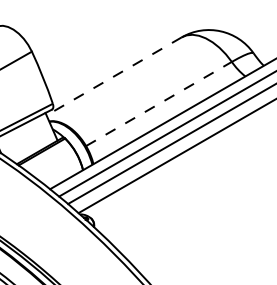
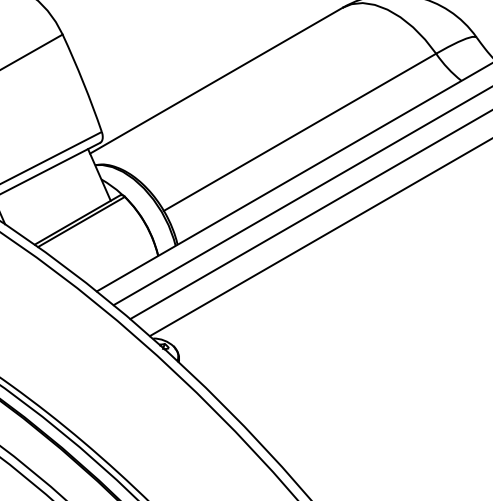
line: (113, 76) -> (215, 80), dashed -> solid
line: (159, 103) -> (301, 131), dashed -> solid

